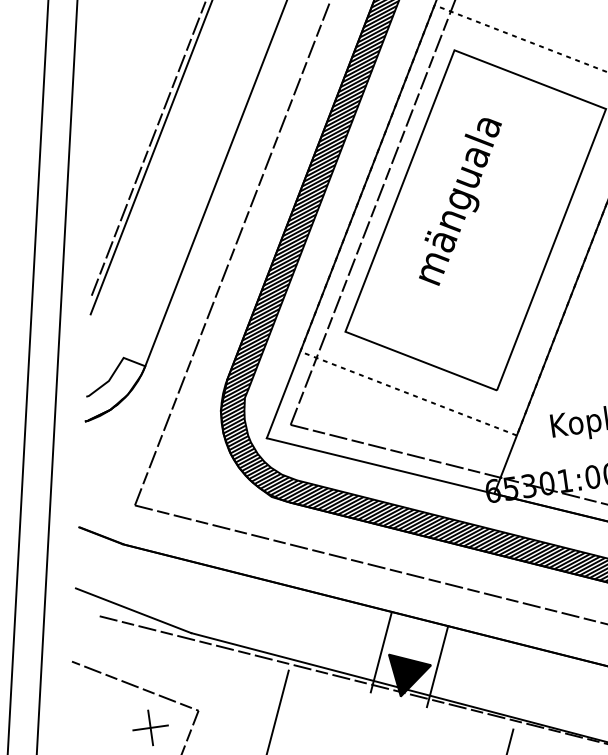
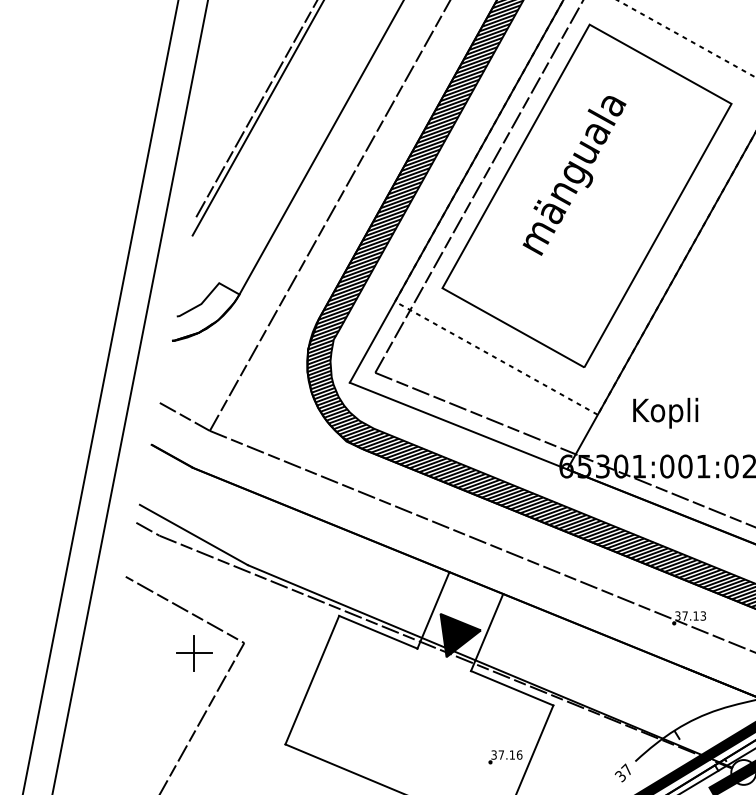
line: (107, 494) -> (184, 416), added
line: (86, 610) -> (147, 528), added
line: (329, 680) -> (378, 631), added
line: (470, 718) -> (512, 688), added

